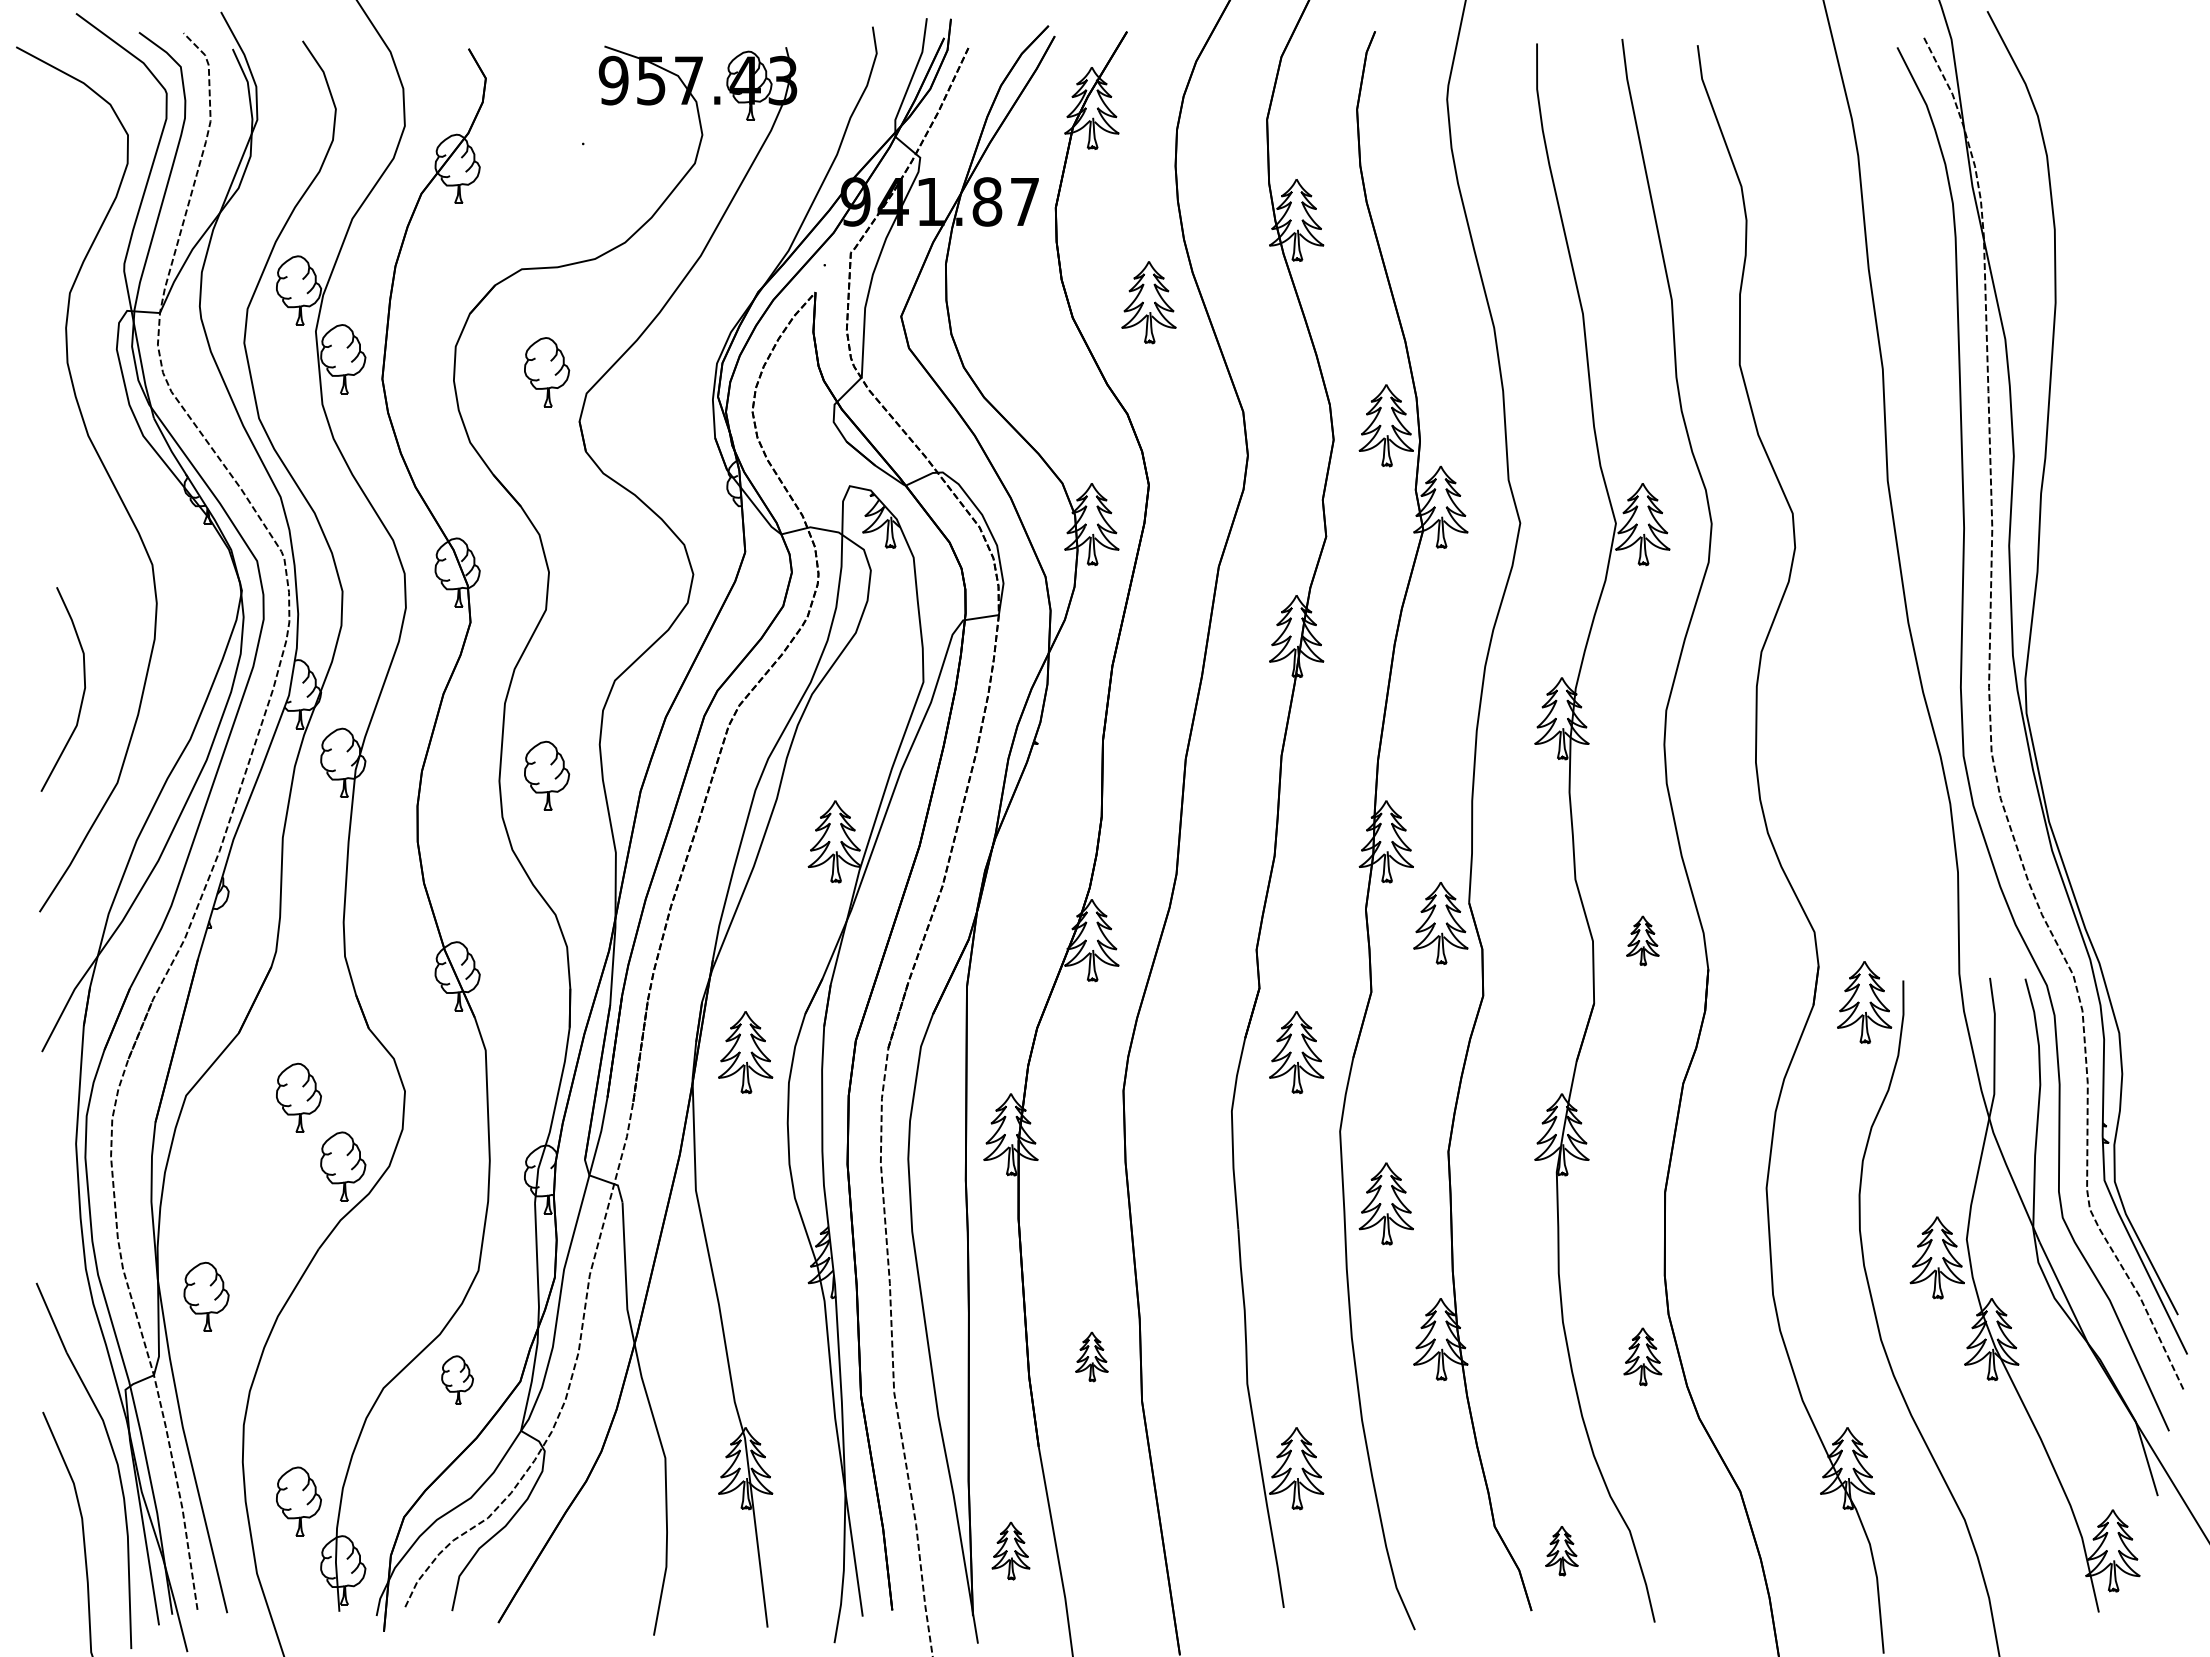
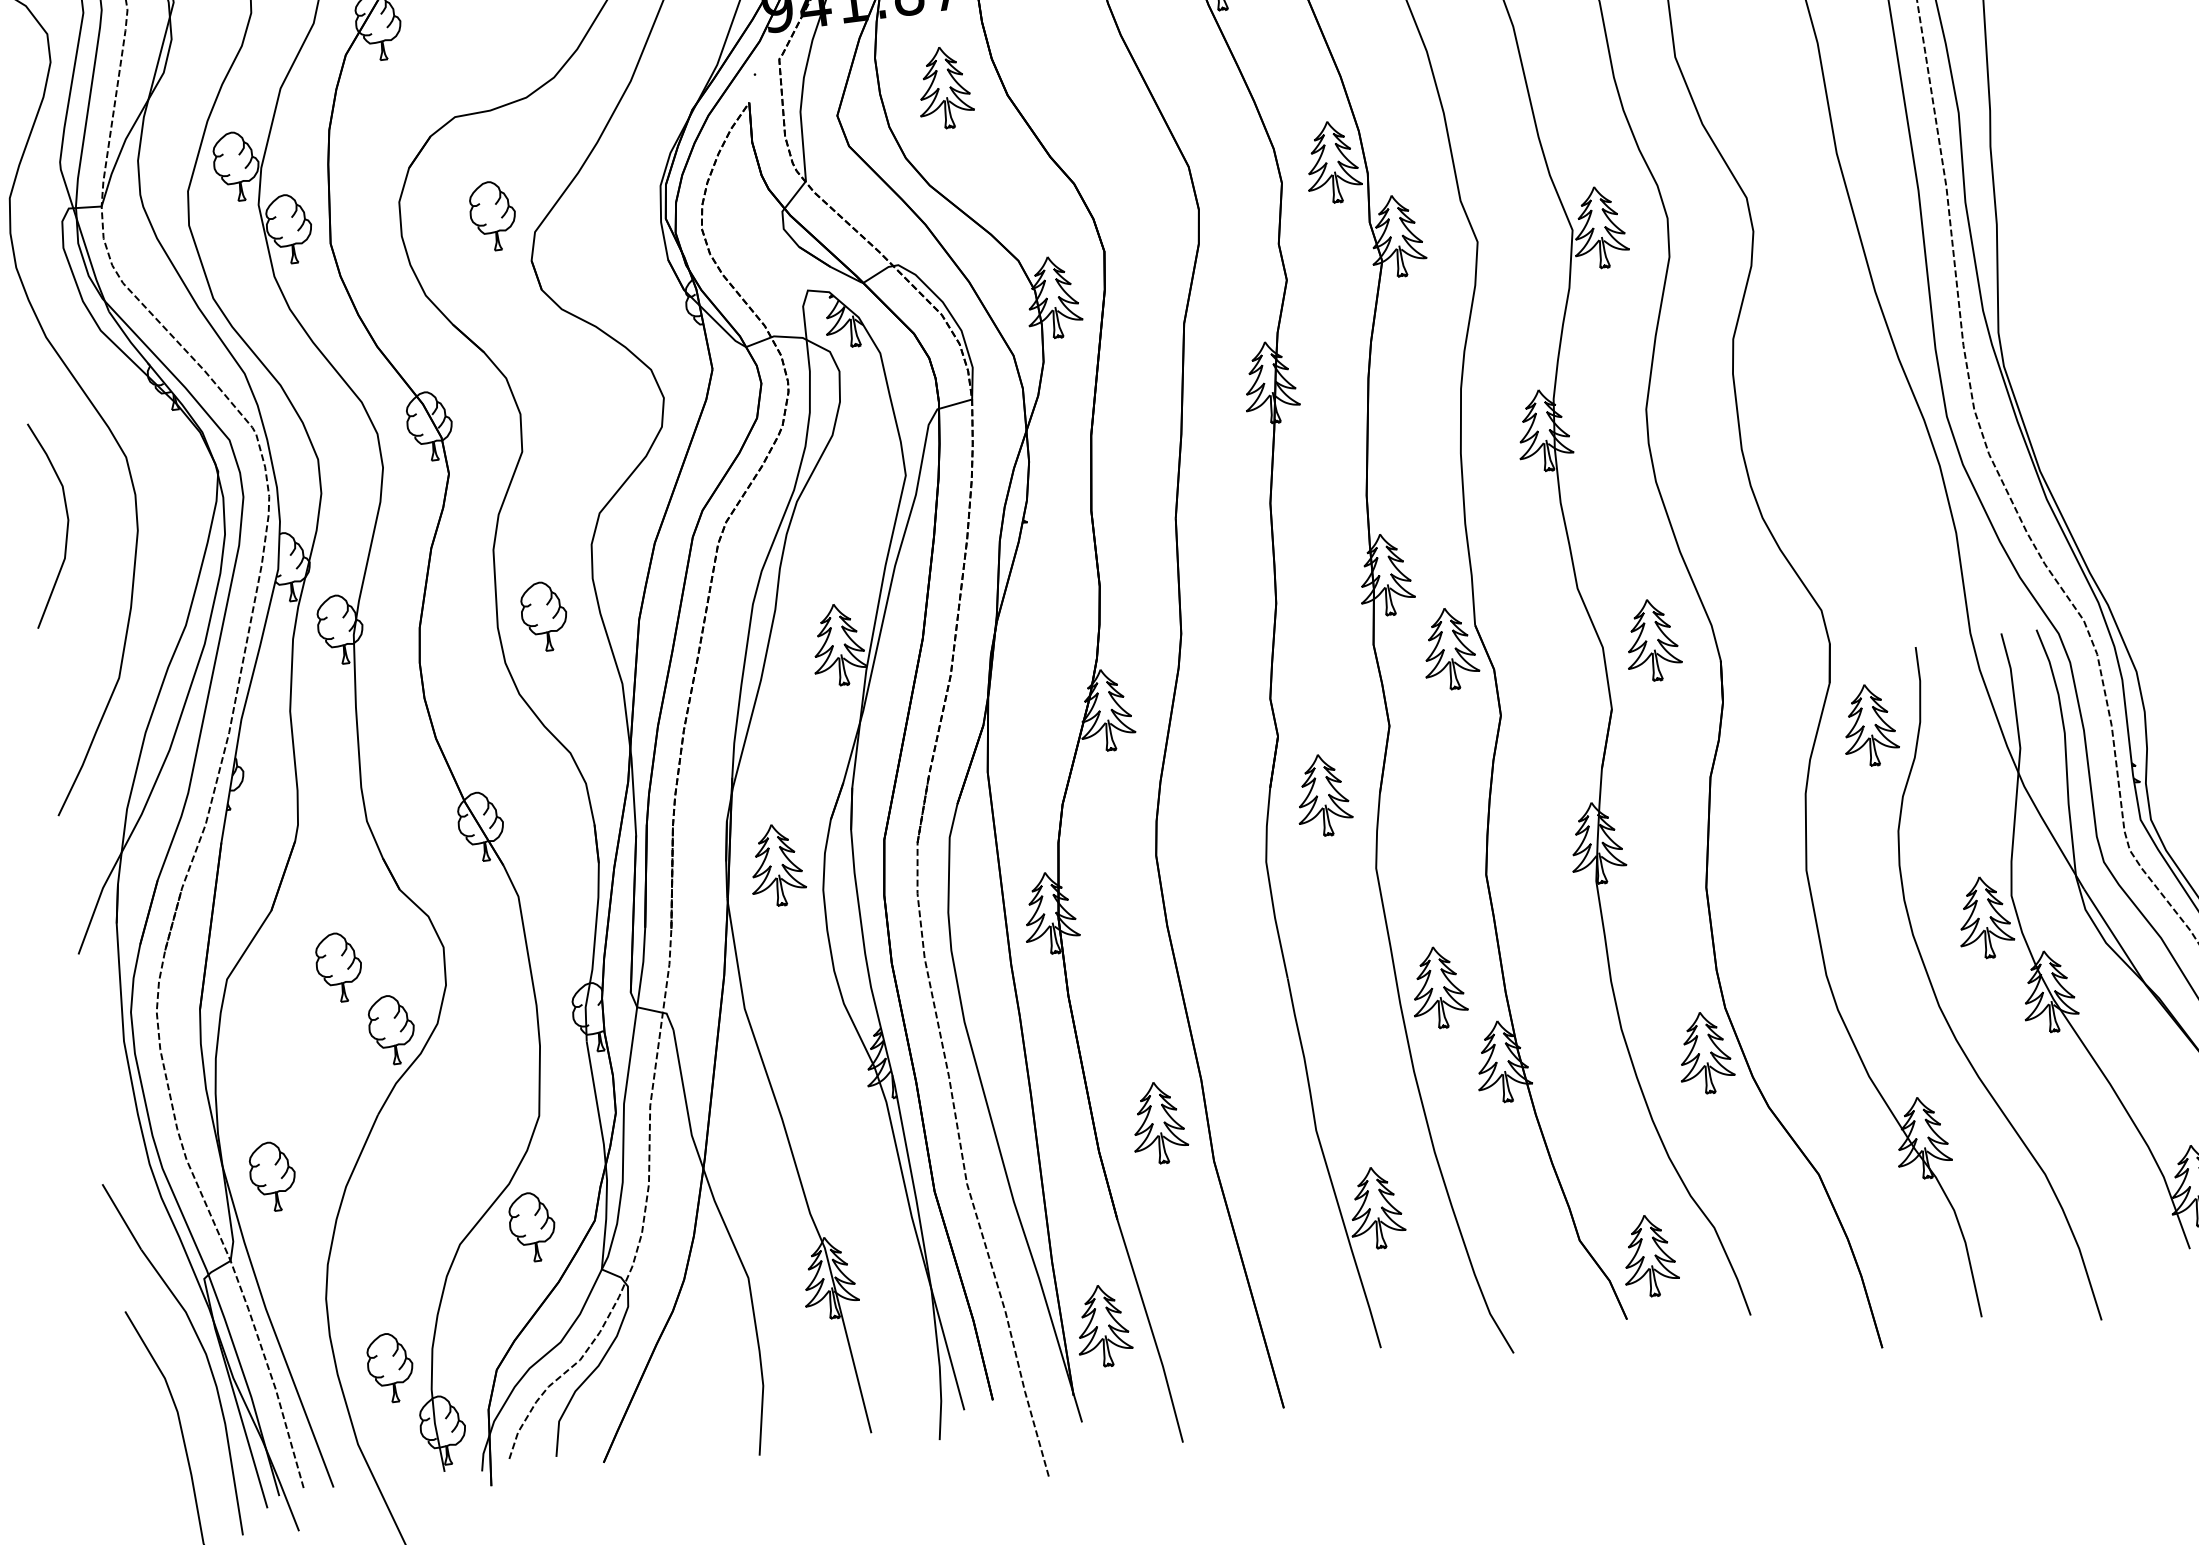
part: (1148, 302) -> (943, 87), moved
curve: (82, 694) -> (66, 527), moved
part: (1642, 940) -> (1651, 640), size x1.67
part: (1864, 1002) -> (1869, 725), moved
part: (1385, 1203) -> (1437, 987), moved
part: (1091, 1356) -> (1158, 1123), size x1.67
part: (1642, 1356) -> (1704, 1053), size x1.43
part: (457, 1380) -> (532, 1227), size x1.43
part: (1010, 1550) -> (1102, 1325), size x1.43
part: (1561, 1550) -> (1649, 1255), size x1.67

